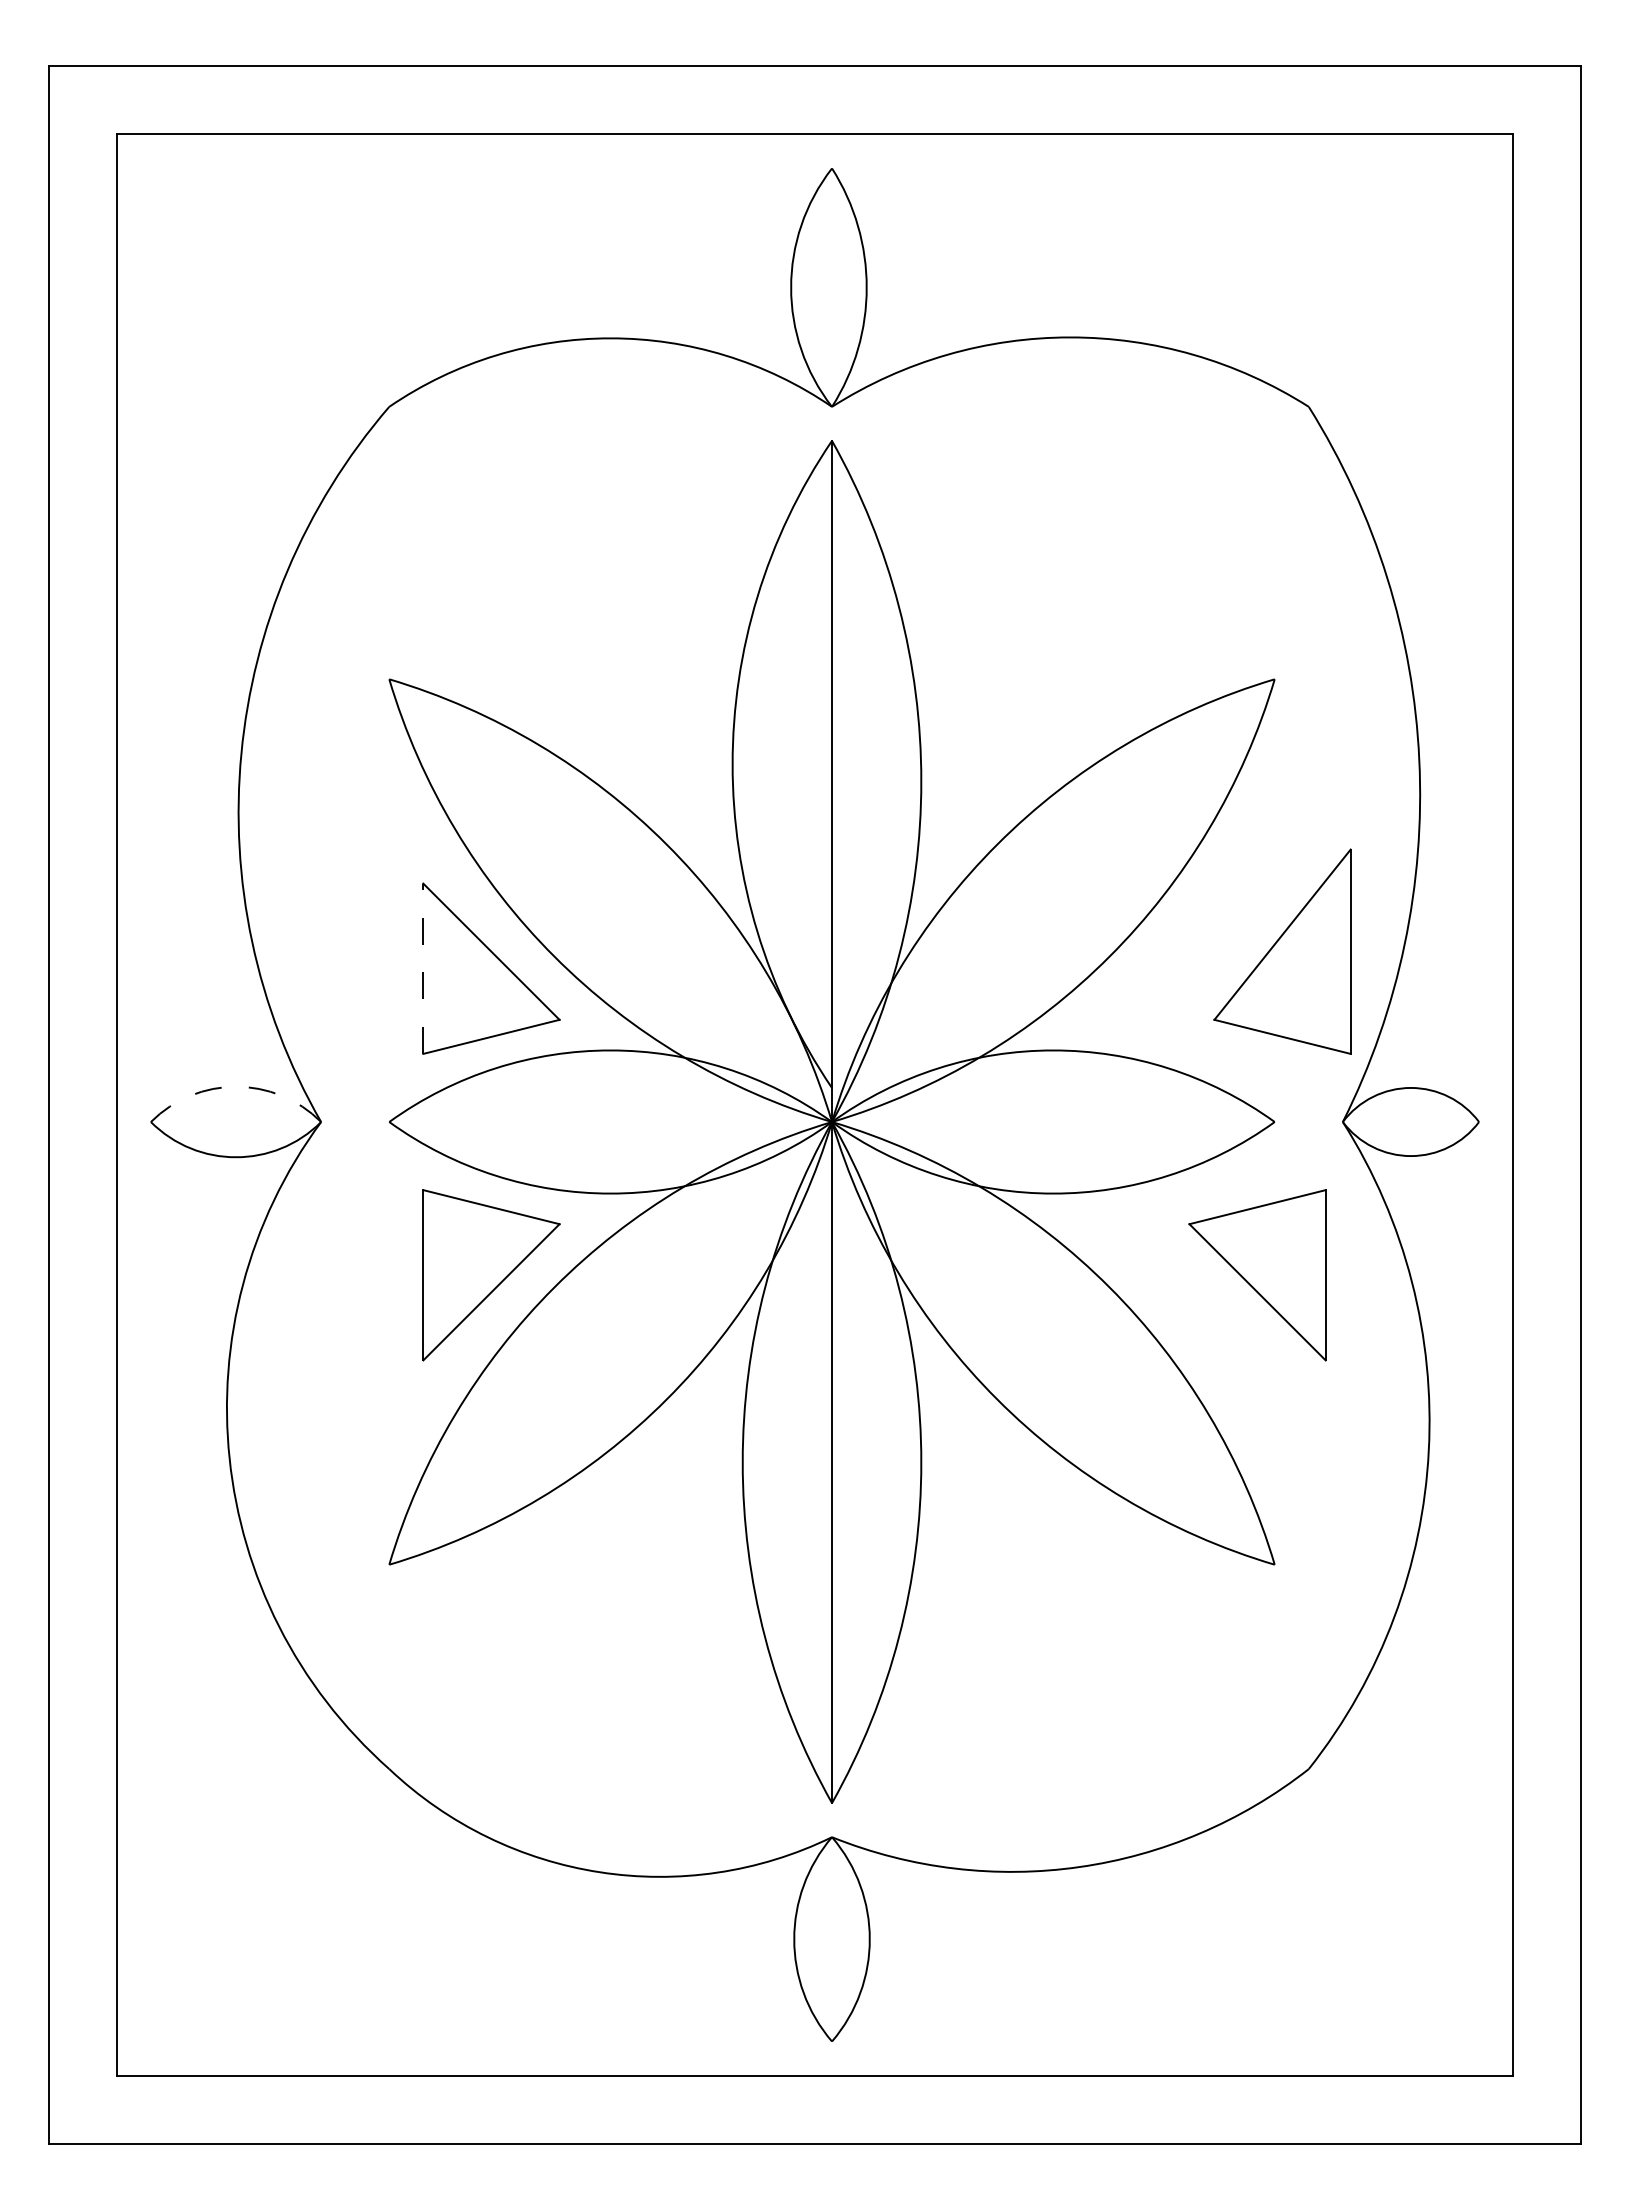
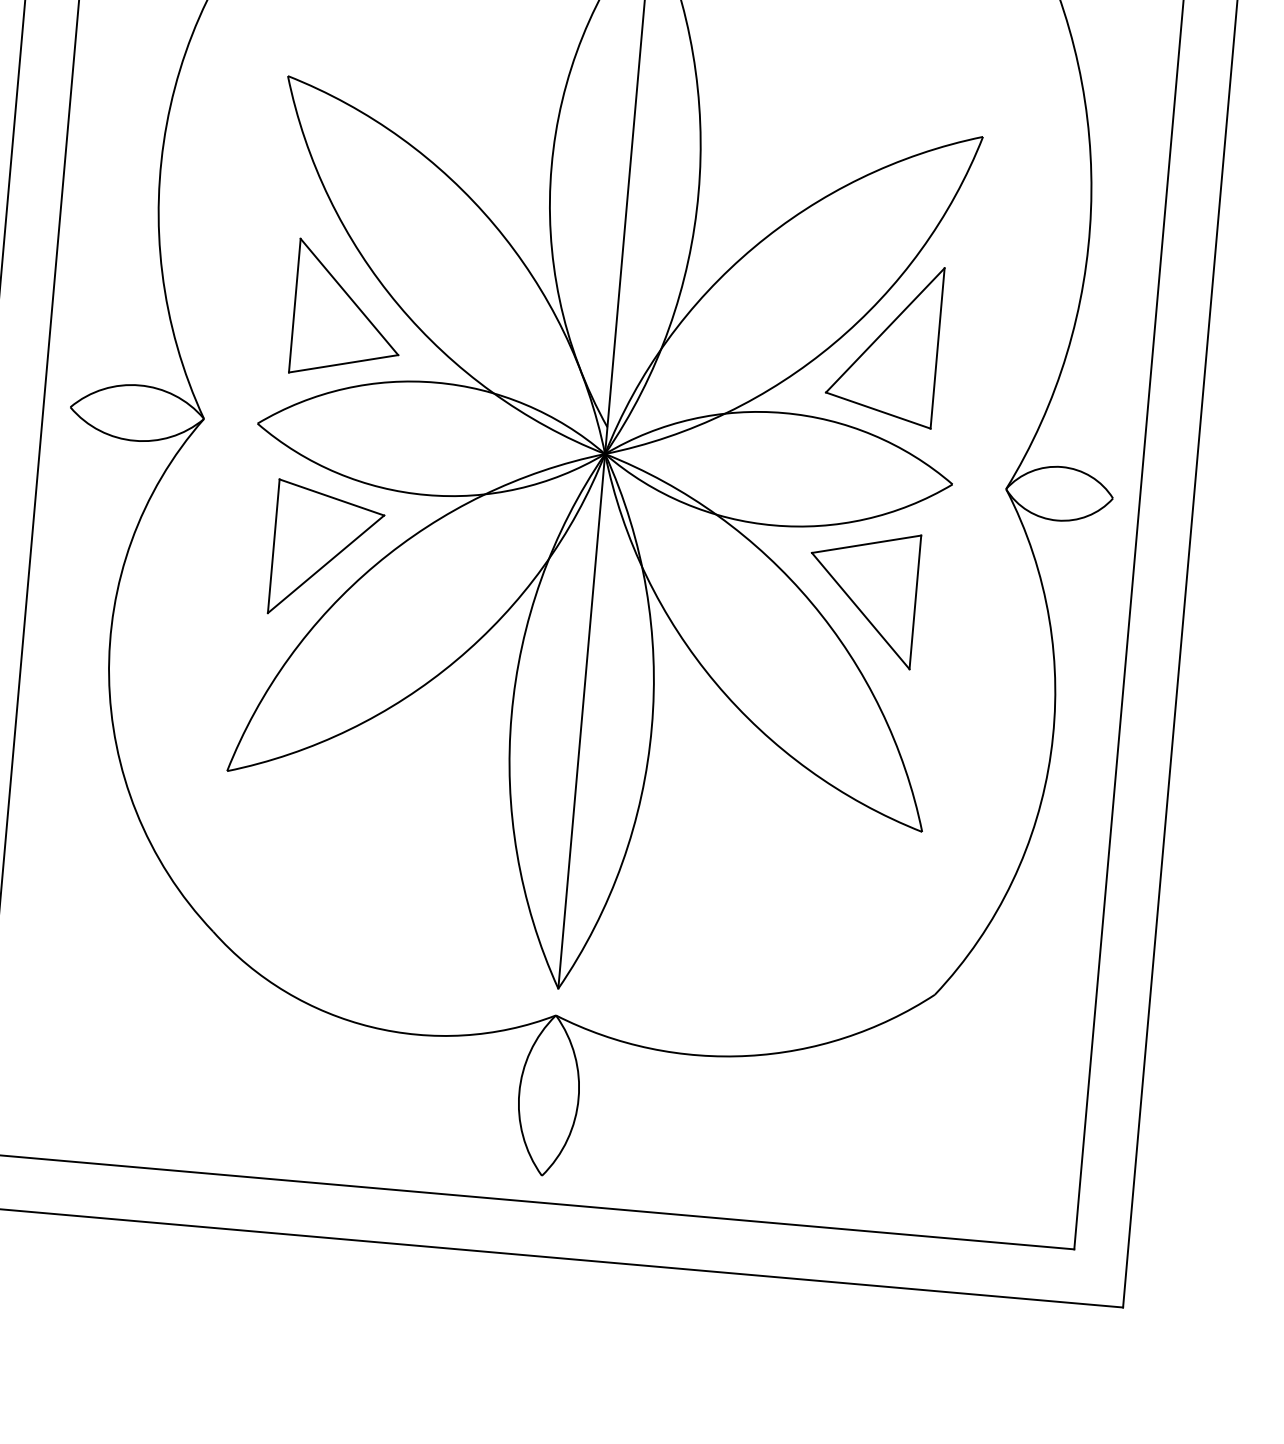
part: (1282, 951) -> (884, 343), moved
line: (423, 968) -> (294, 305), dashed -> solid
arc: (236, 1086) -> (140, 385), dashed -> solid
part: (1257, 1275) -> (861, 597), moved

